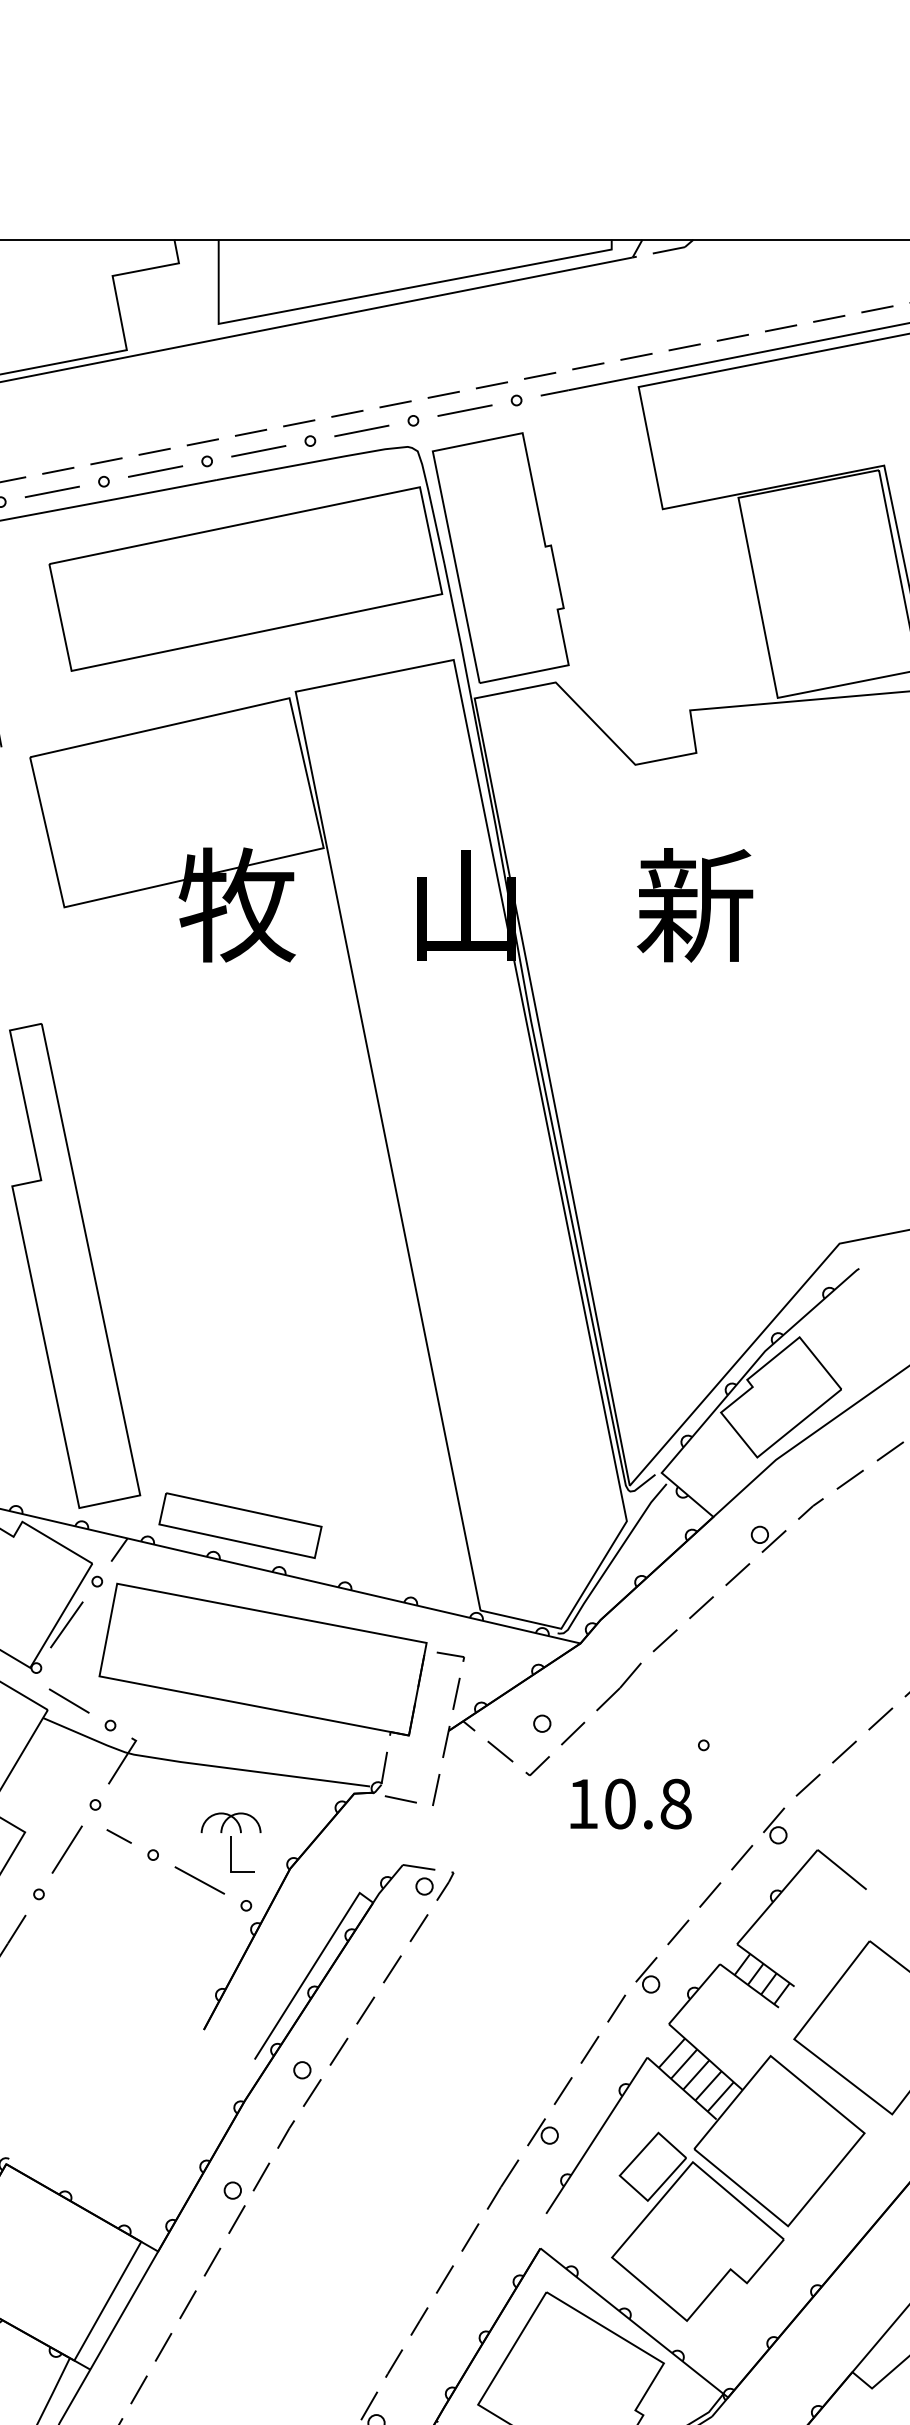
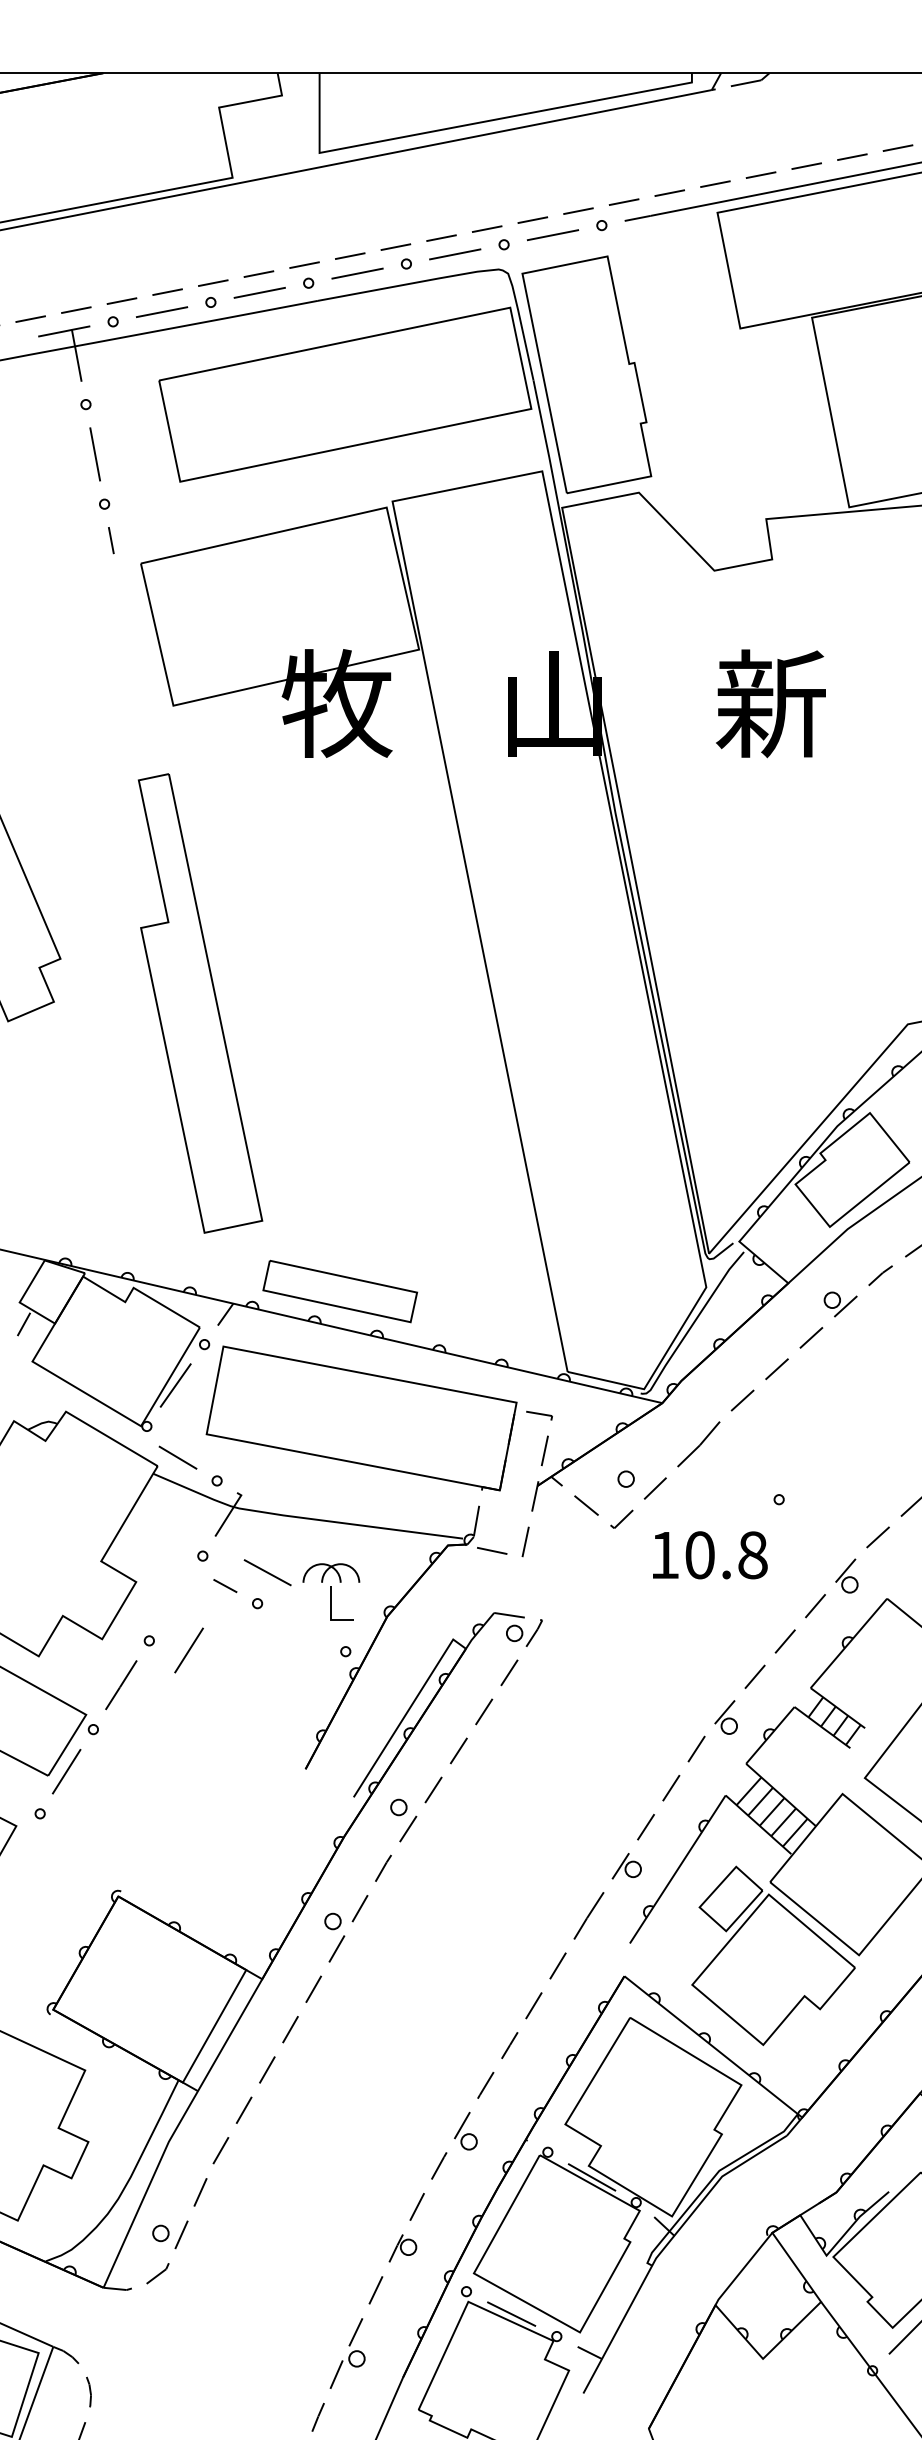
part: (75, 1265) -> (200, 1003), moved
line: (66, 1849) -> (188, 1650), moved
line: (199, 1880) -> (267, 1572), moved

